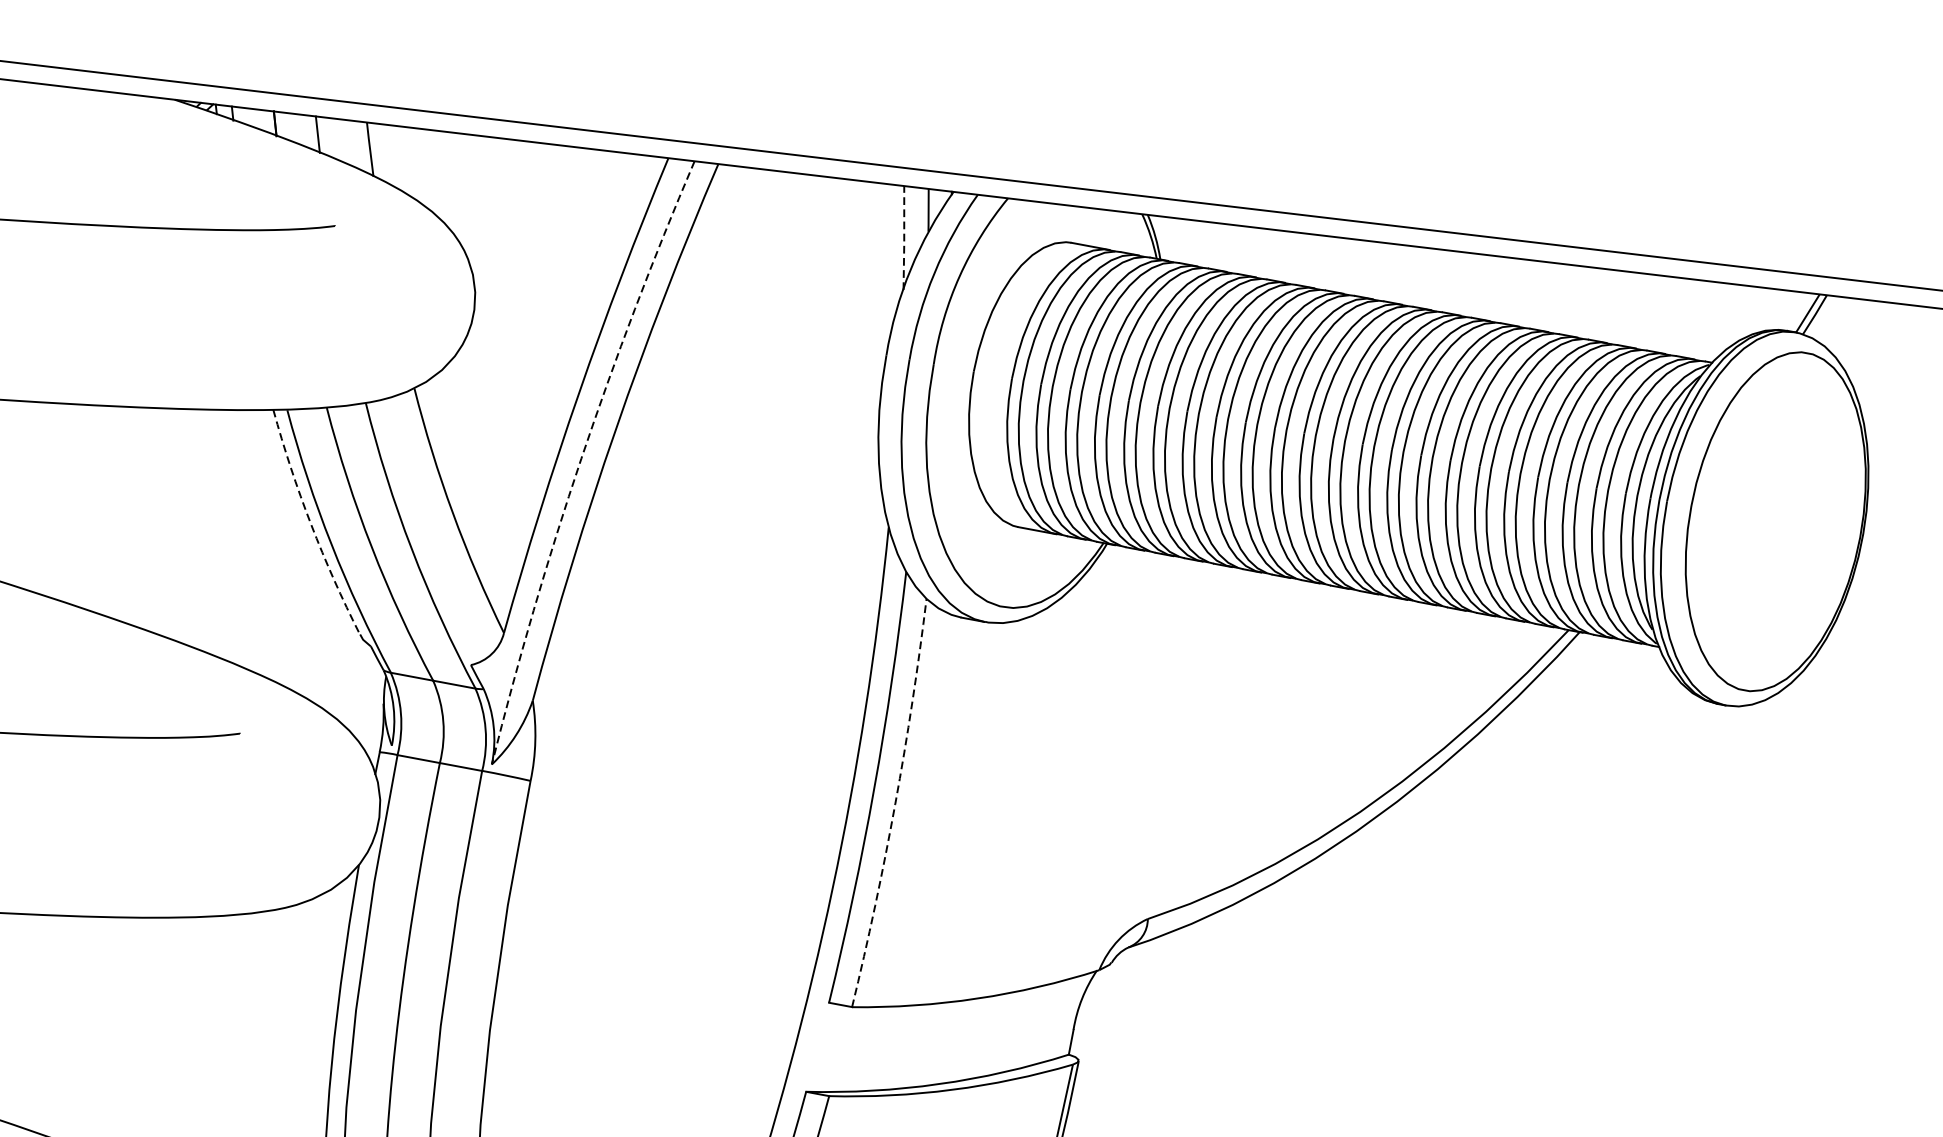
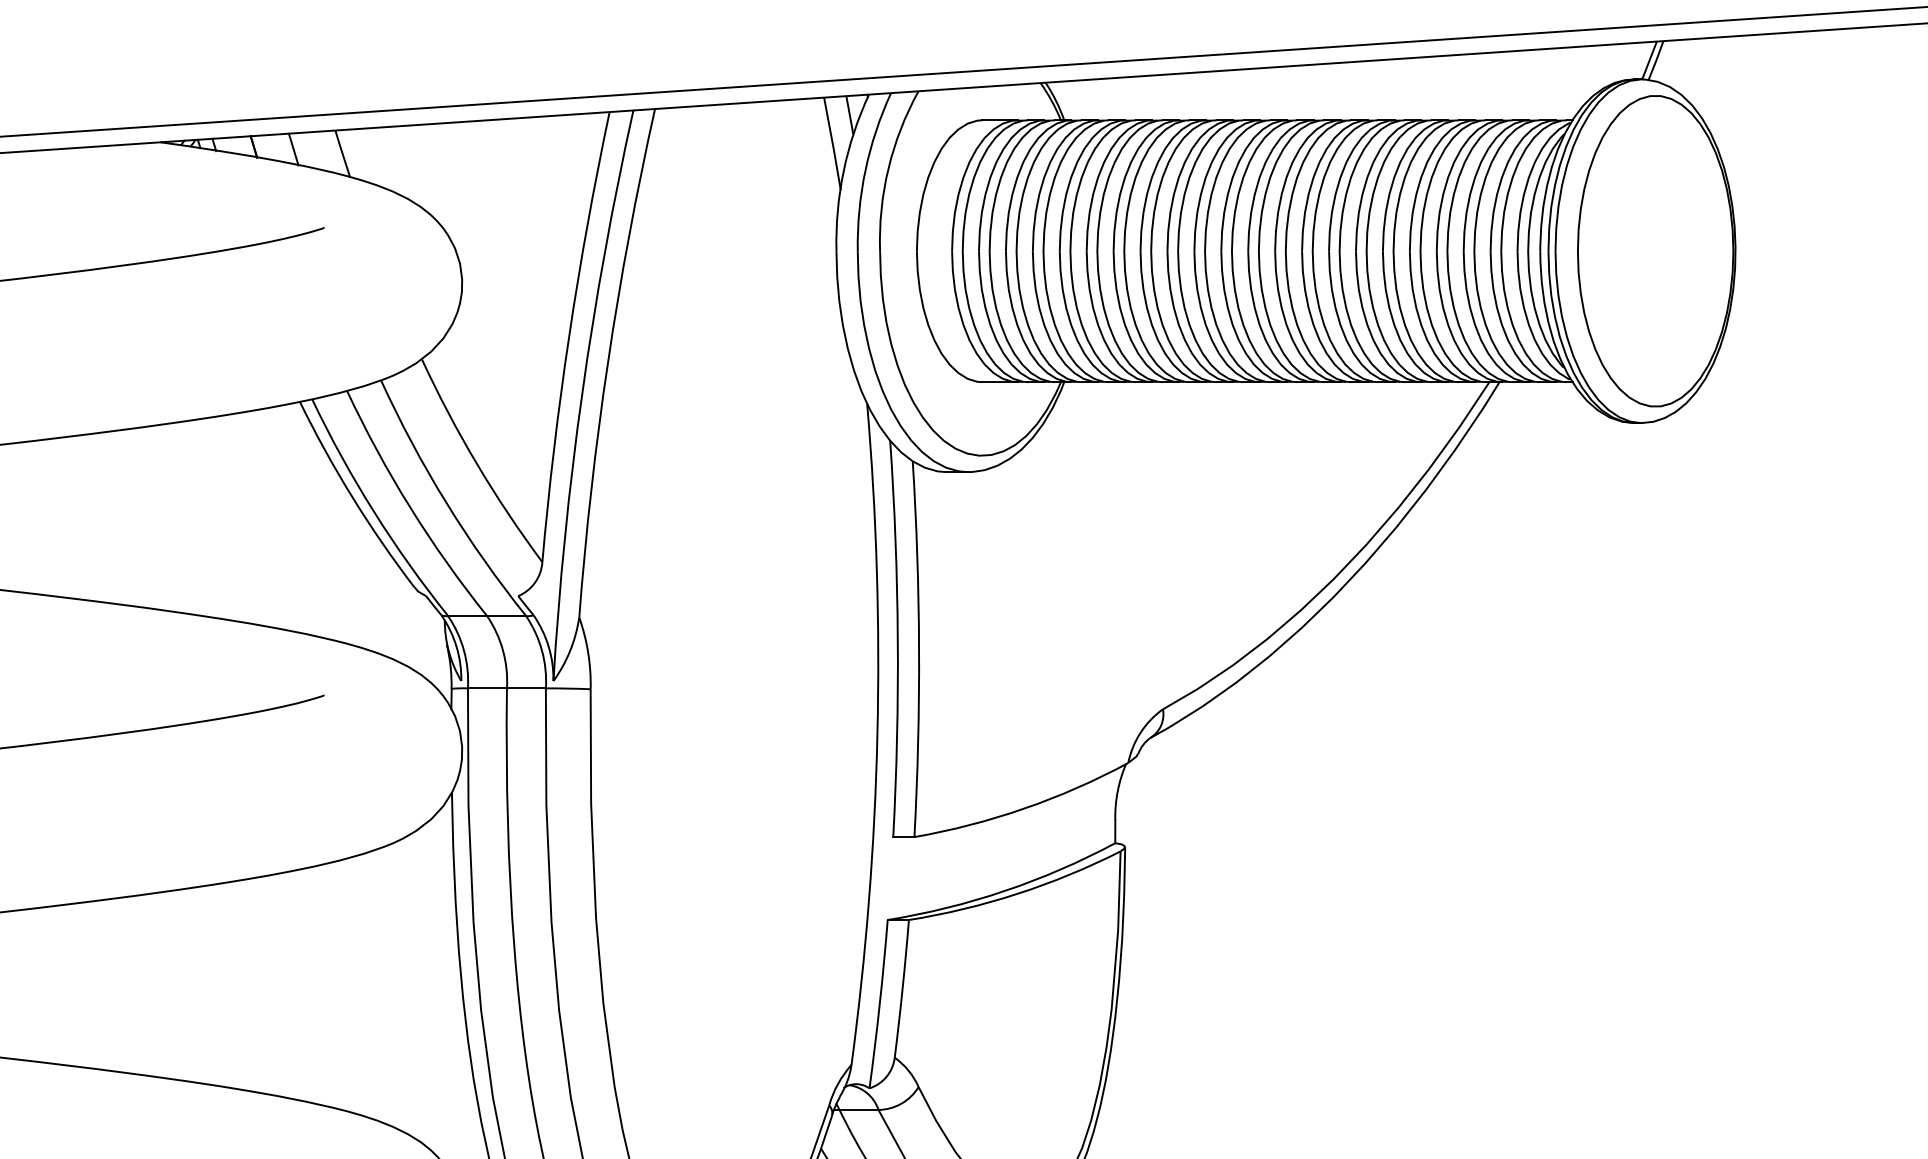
line: (903, 238) -> (832, 144), dashed -> solid
arc: (581, 459) -> (582, 394), dashed -> solid
arc: (310, 524) -> (352, 497), dashed -> solid
arc: (895, 804) -> (919, 649), dashed -> solid

